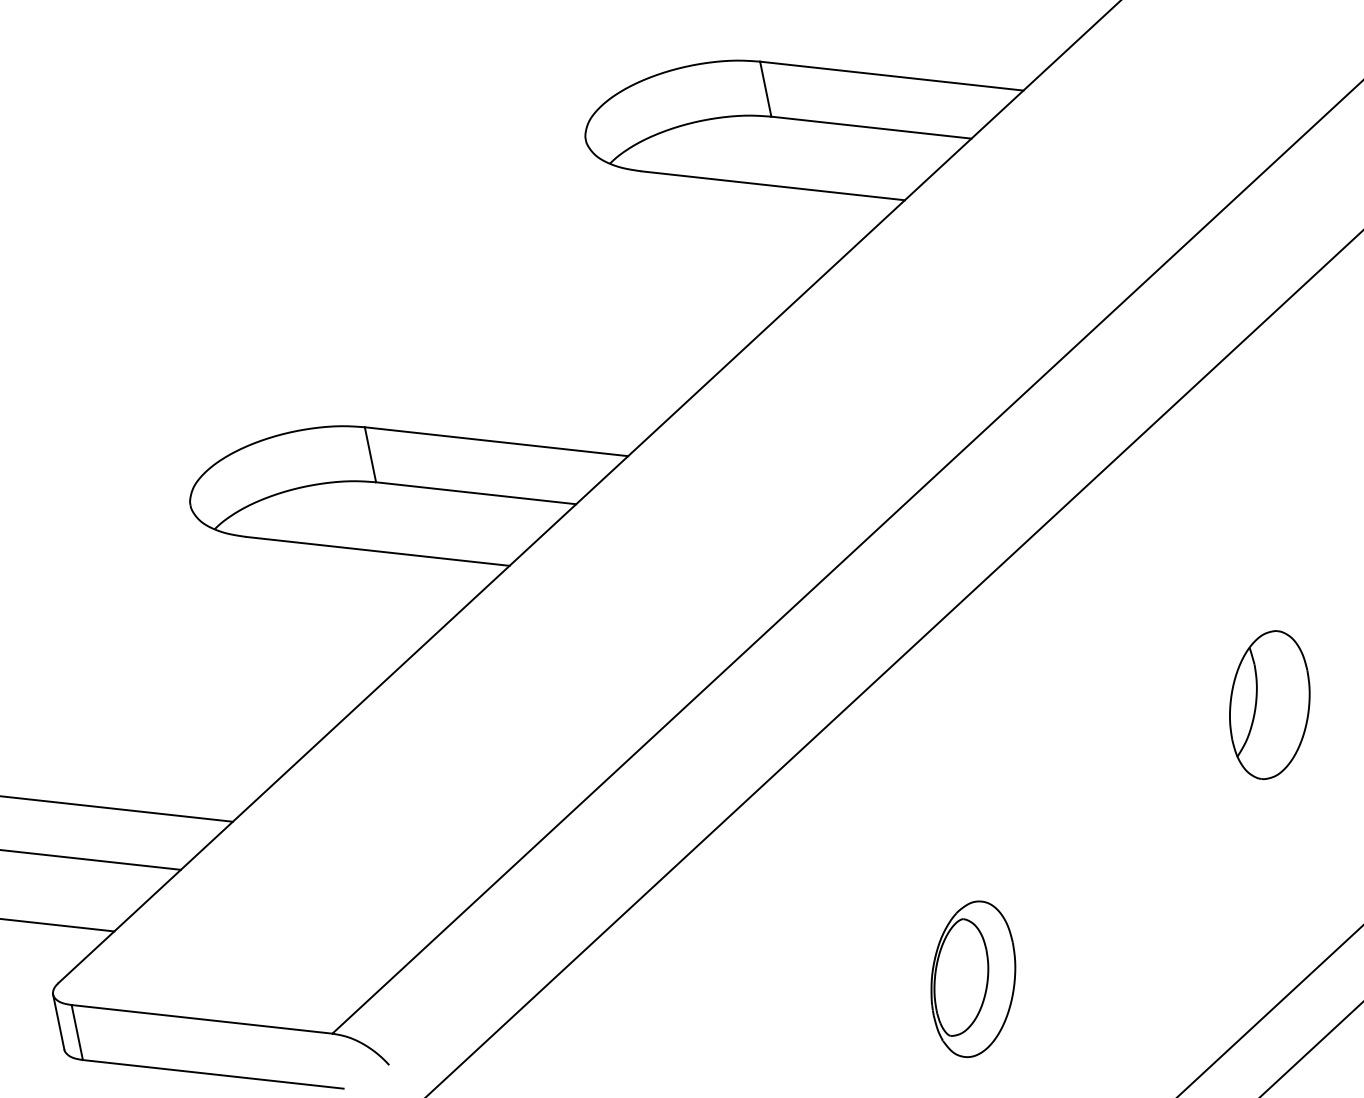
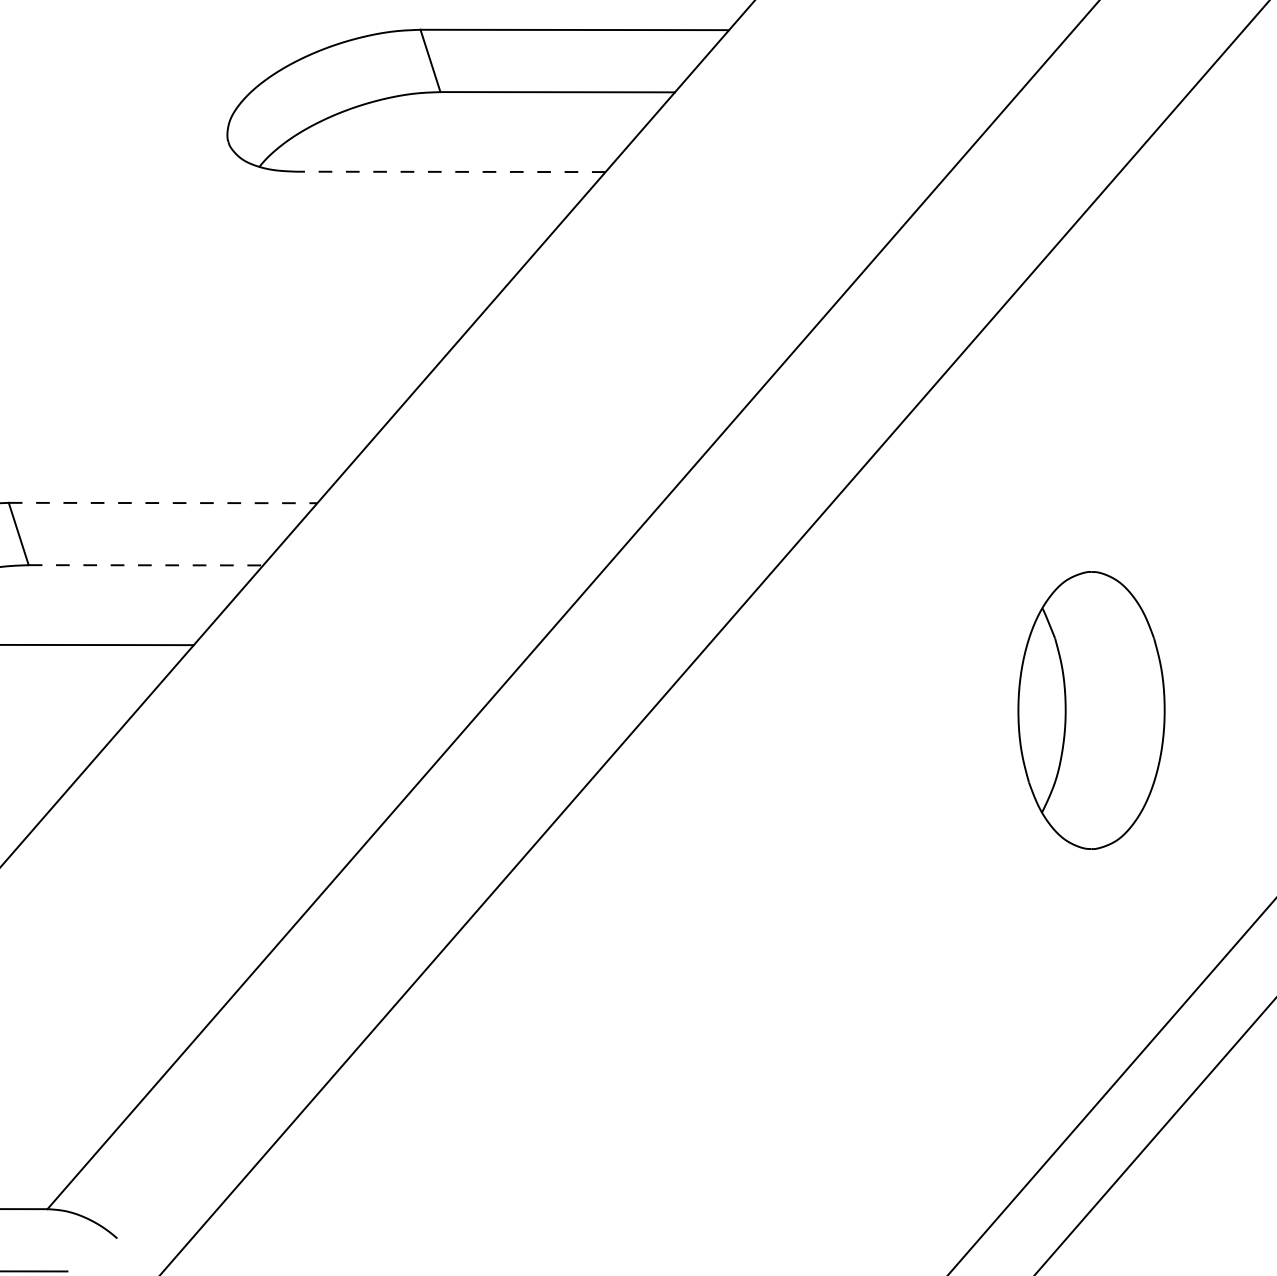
line: (772, 185) -> (450, 171), solid -> dashed
line: (497, 441) -> (164, 502), solid -> dashed
line: (476, 493) -> (146, 565), solid -> dashed
part: (1269, 705) -> (1091, 711), size x1.6
part: (973, 978) -> (782, 1064), removed

